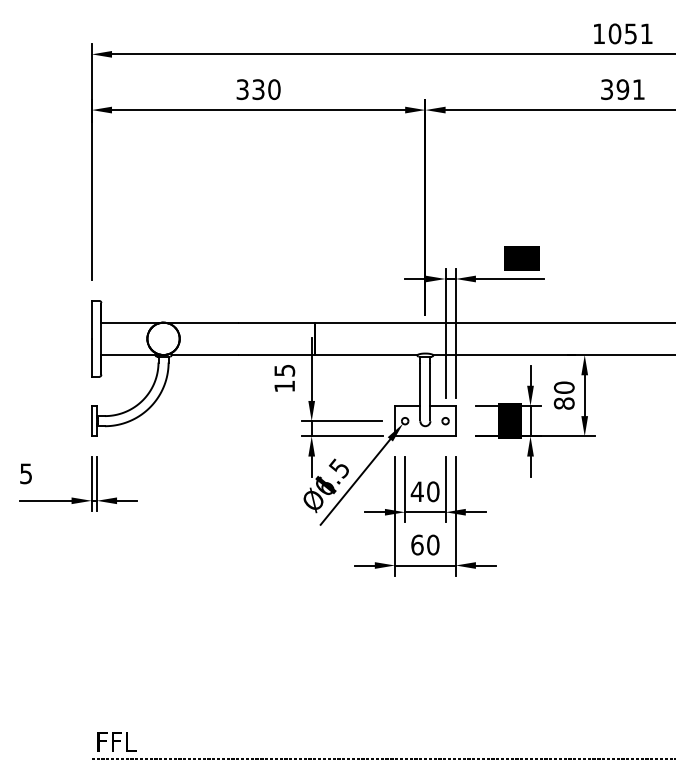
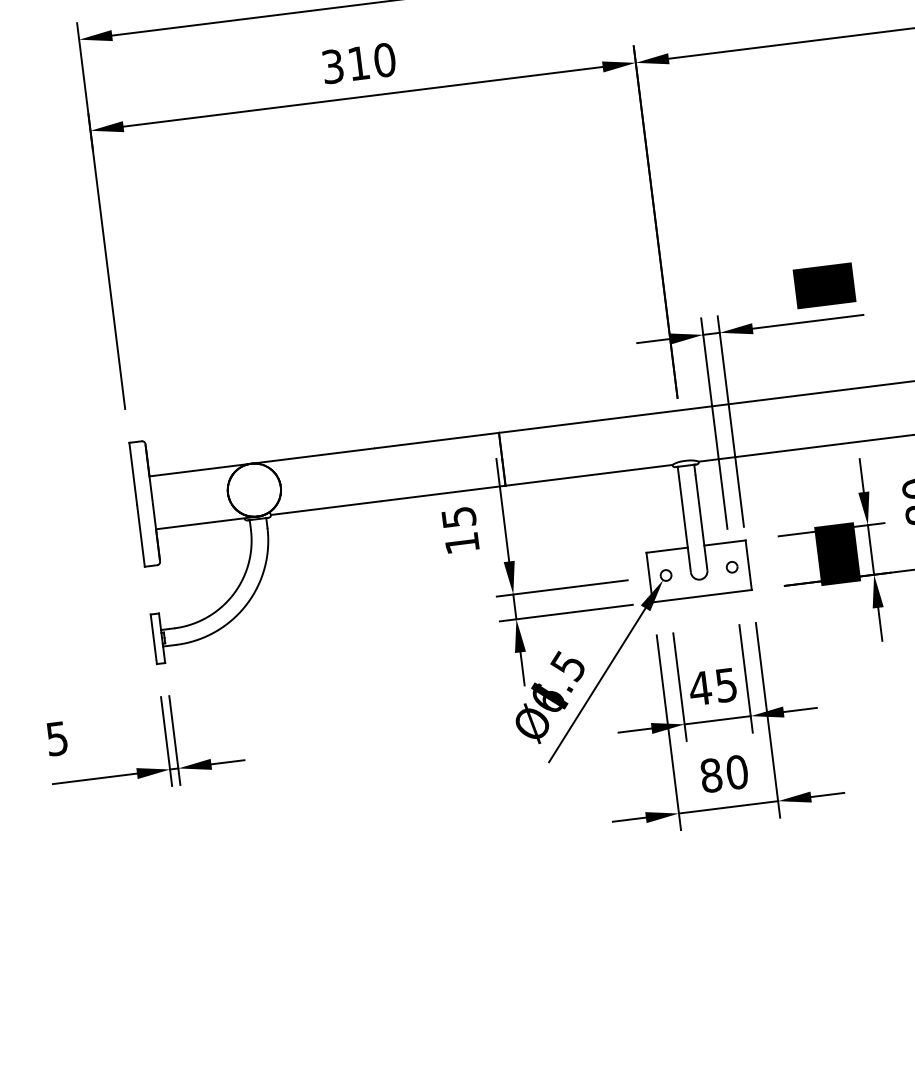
text: (258, 89) -> (358, 63), 330 -> 310
text: (433, 491) -> (726, 684), 40 -> 45
text: (417, 544) -> (711, 774), 60 -> 80

